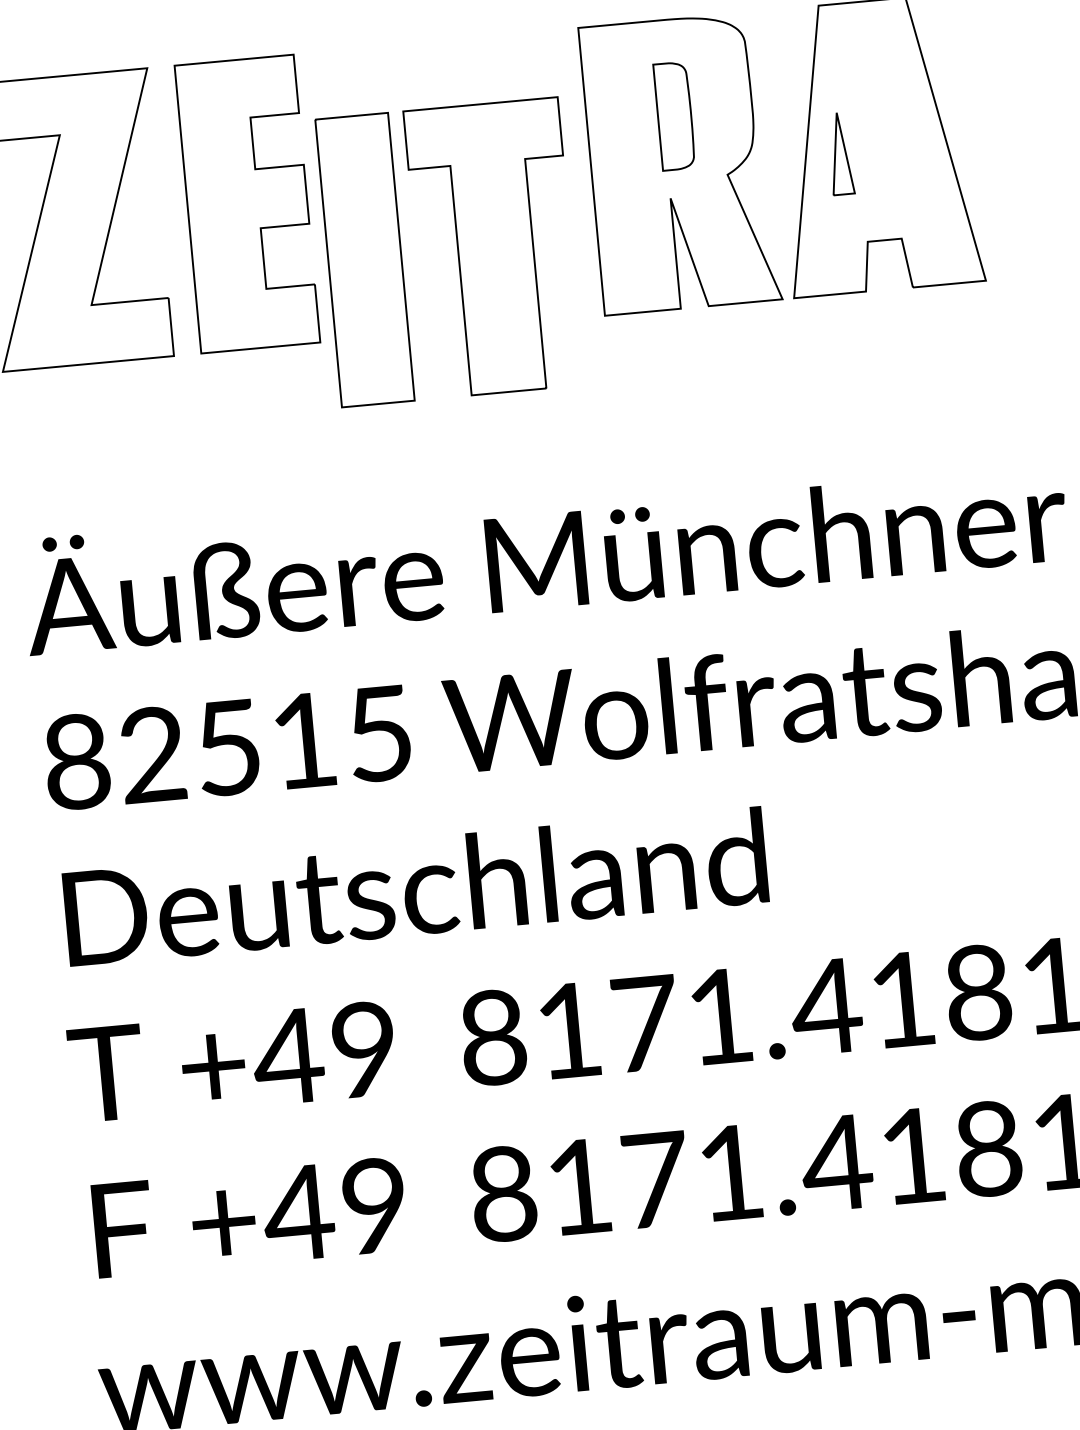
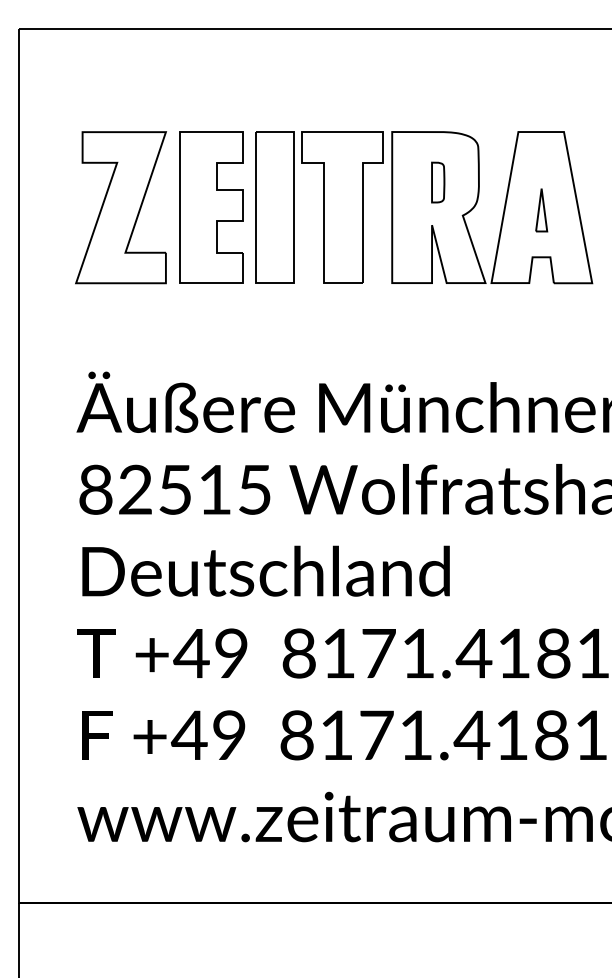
part: (675, 115) -> (438, 182), size x0.71
part: (840, 154) -> (541, 210), moved
part: (449, 252) -> (319, 207), moved

